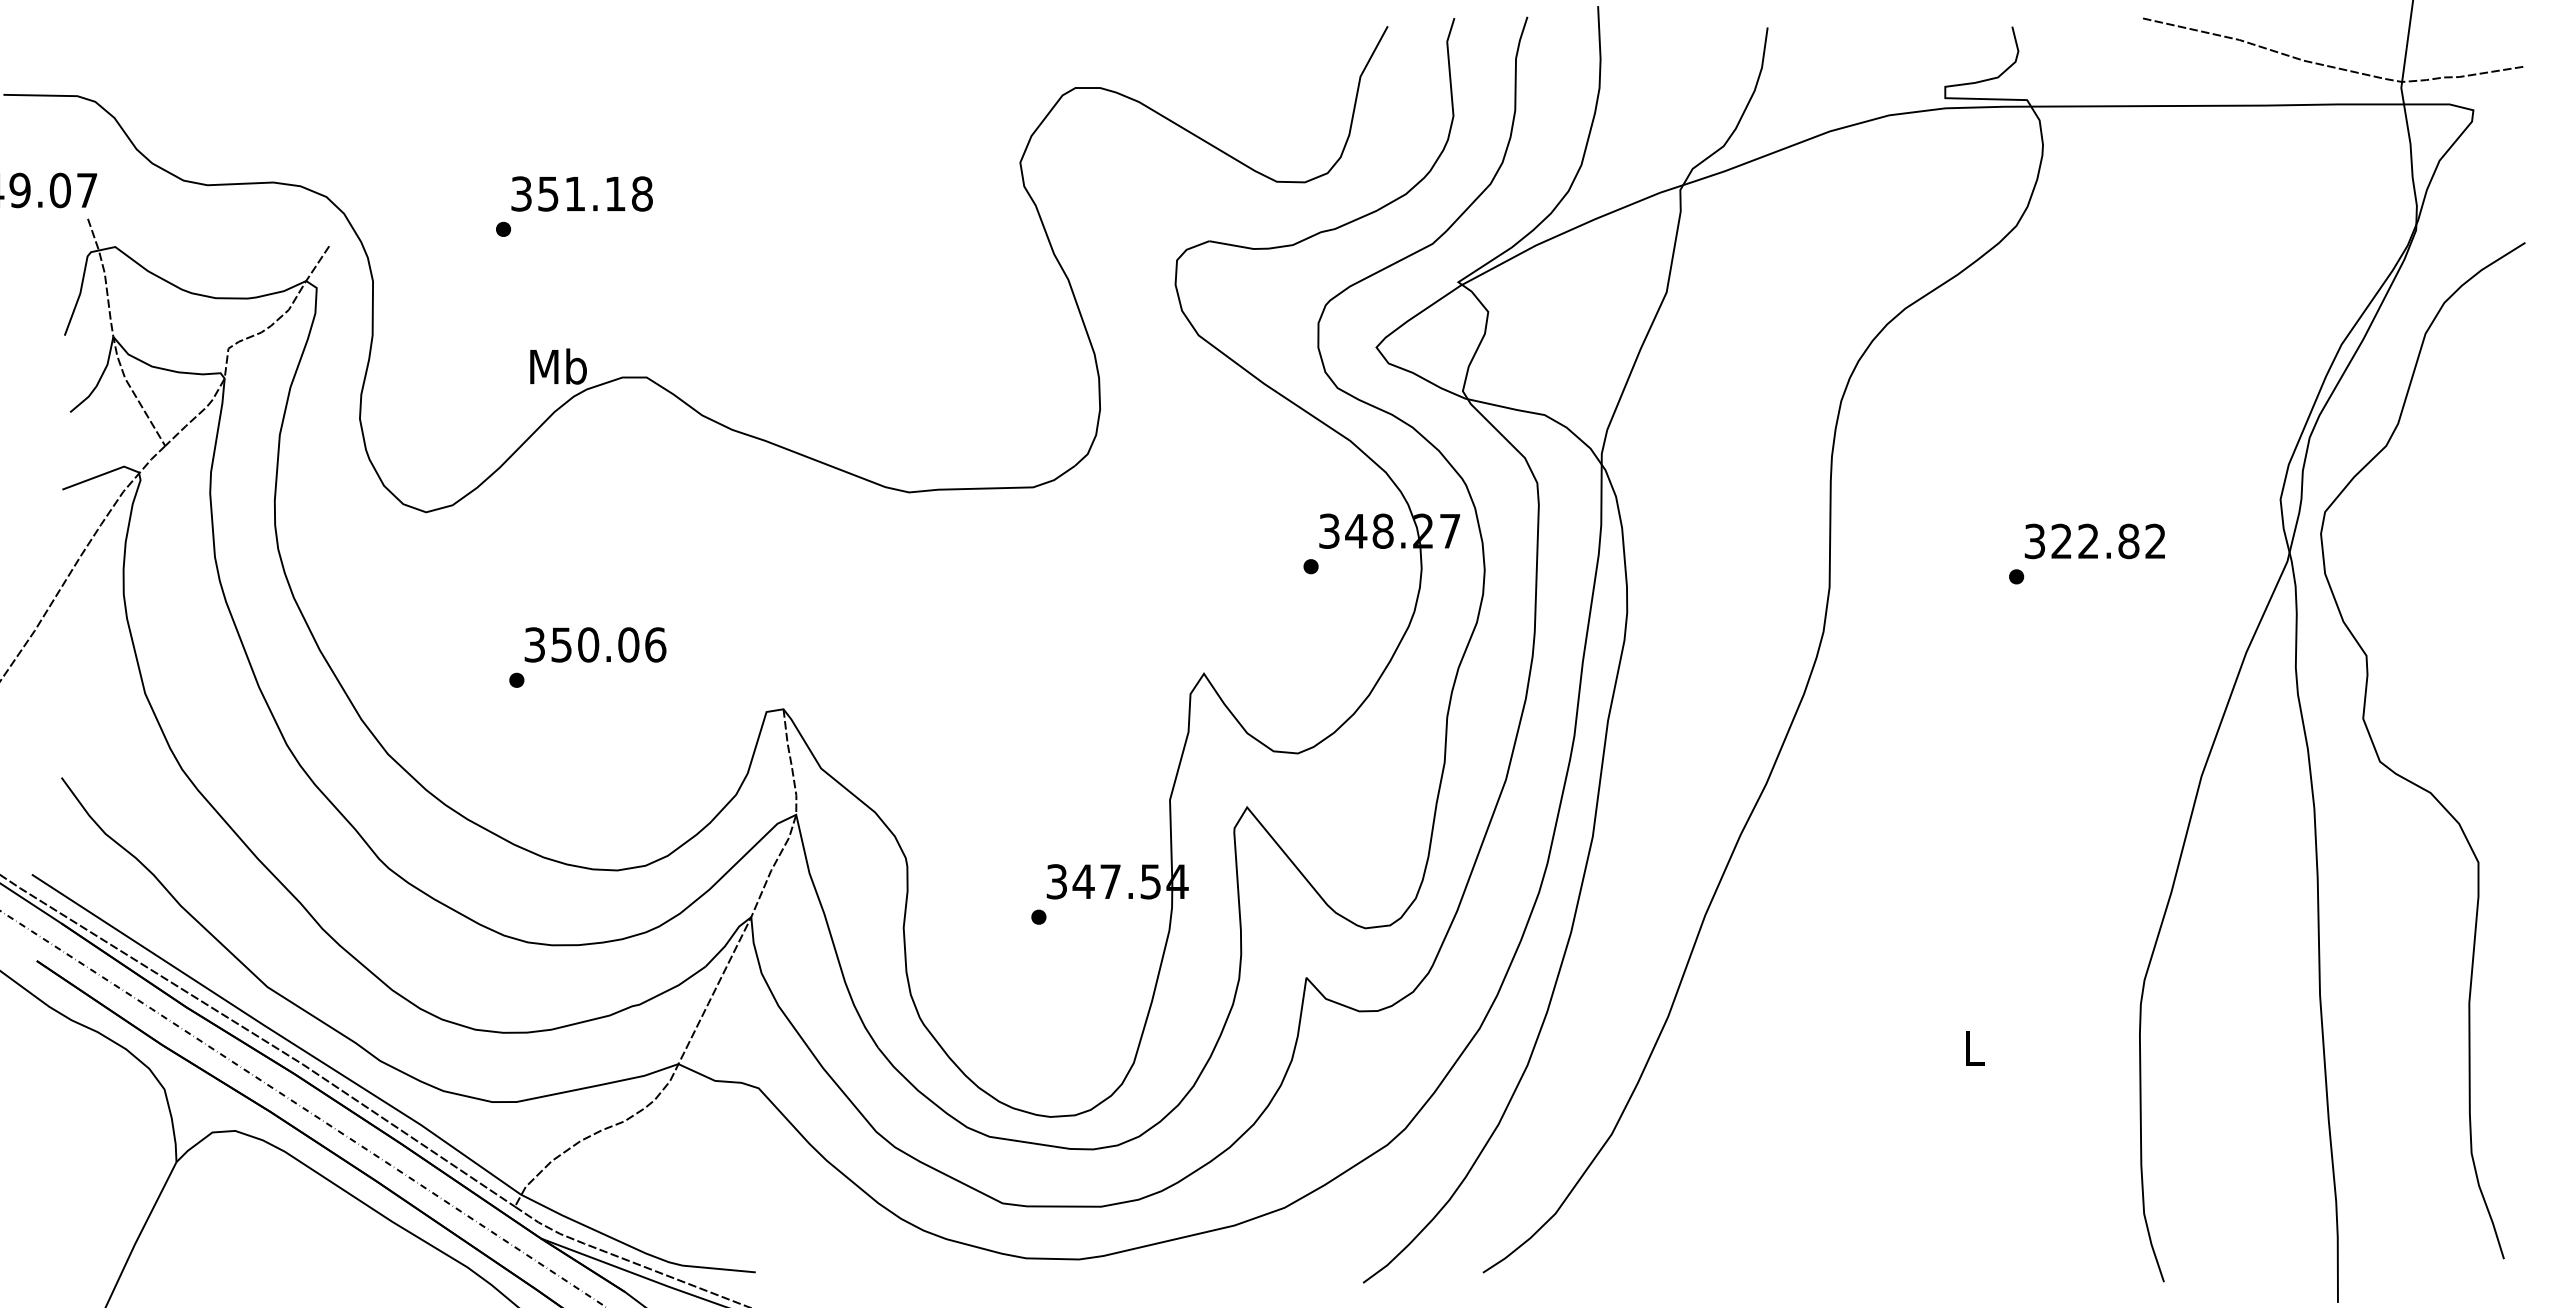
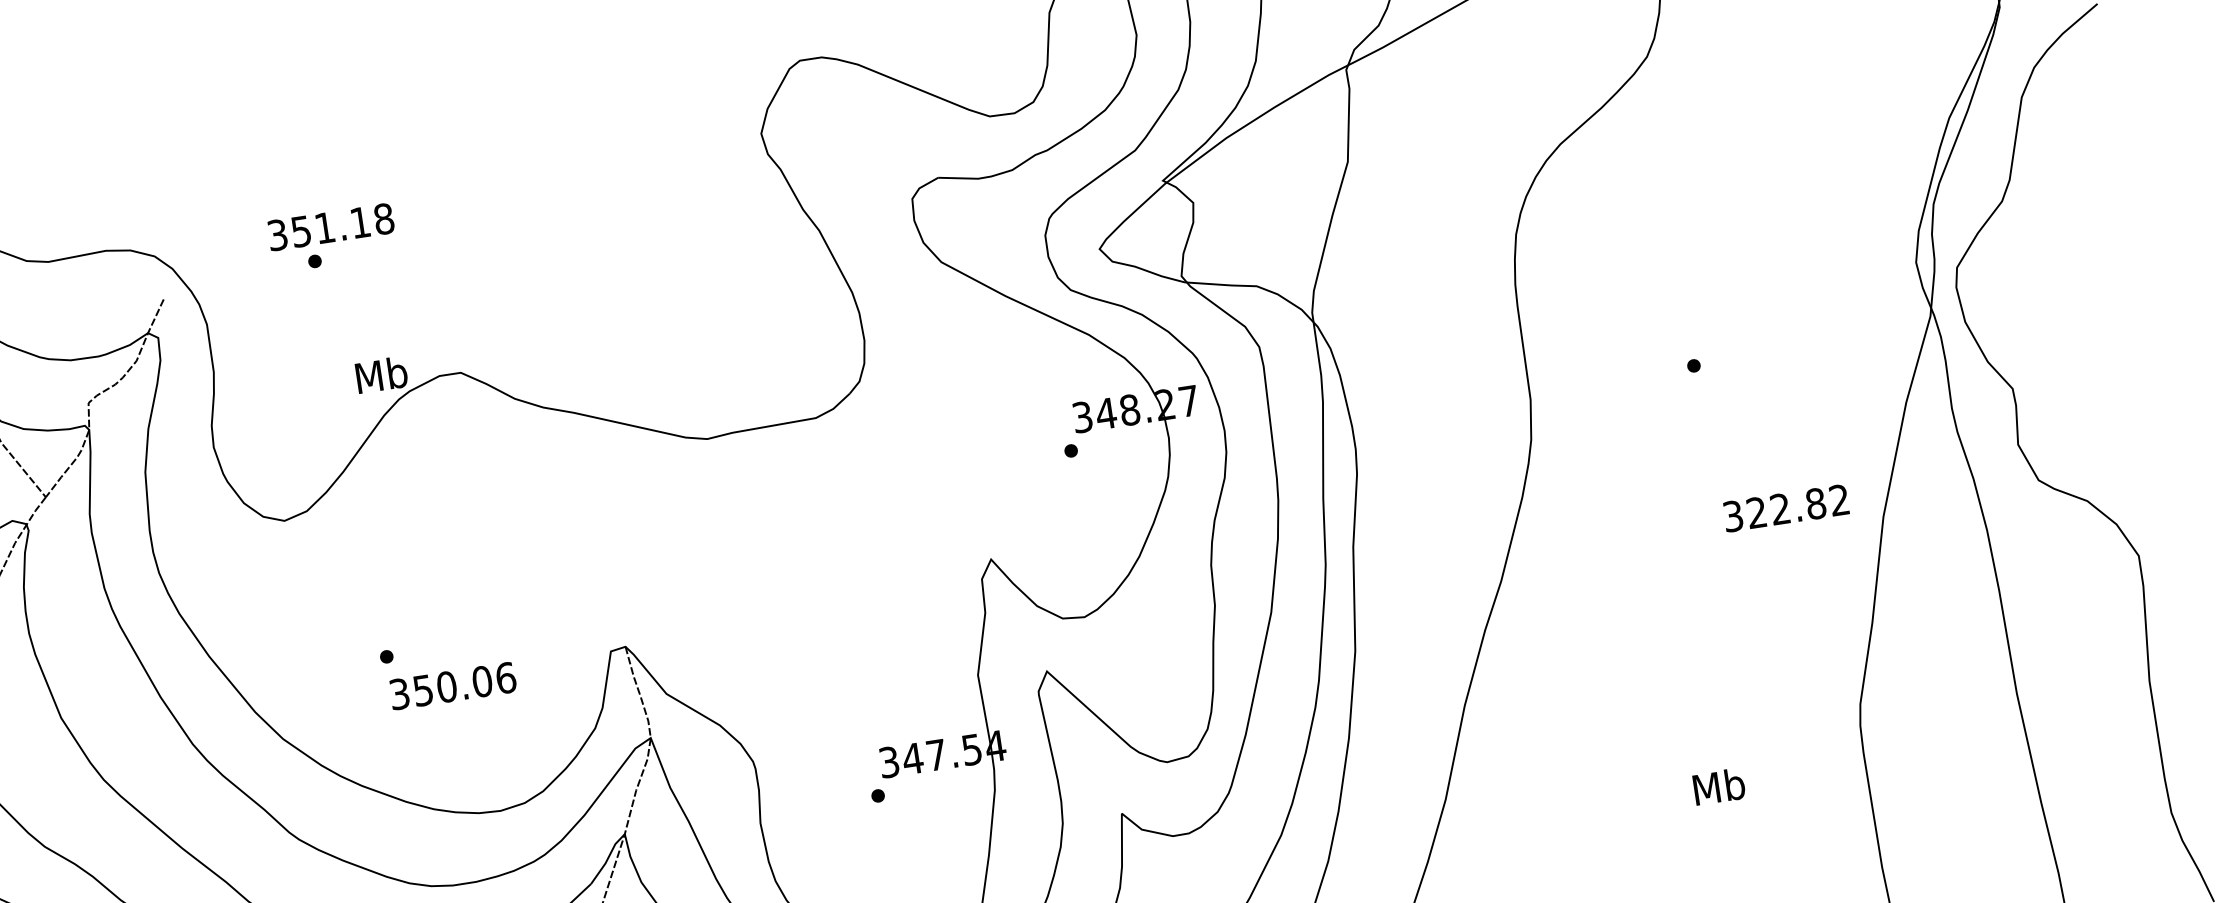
text: (581, 193) -> (330, 226), moved
text: (2094, 541) -> (1785, 508), moved
text: (595, 644) -> (452, 685), moved
text: (1973, 1048) -> (1718, 787), L -> Mb

